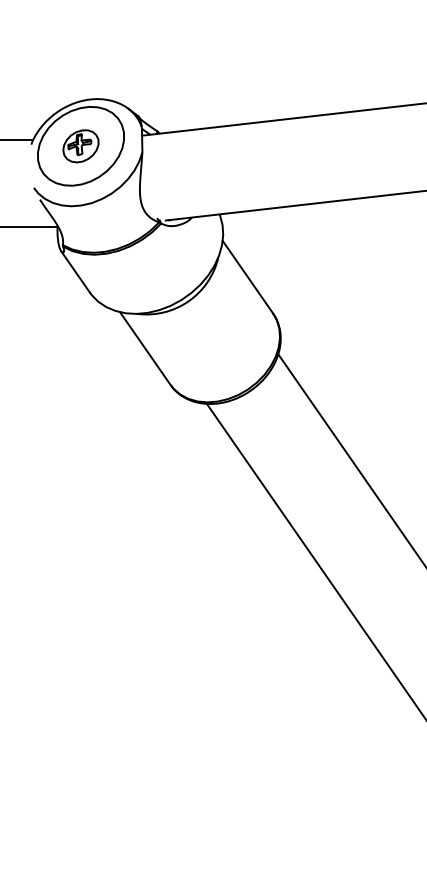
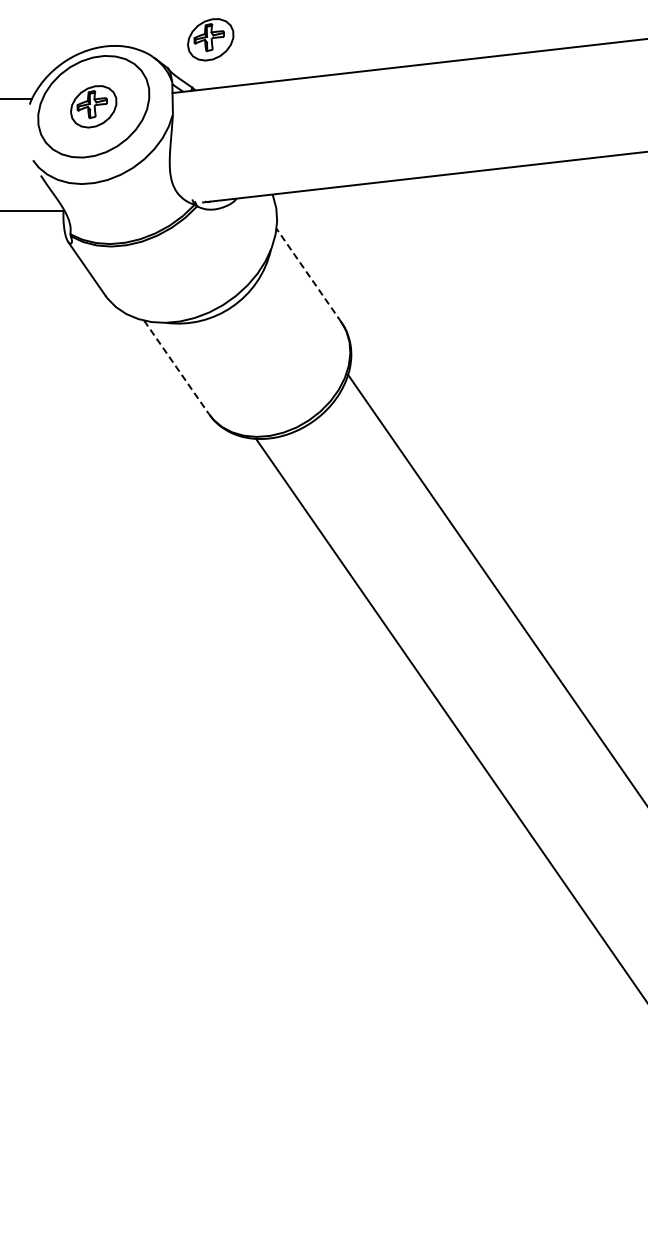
part: (171, 94) -> (210, 39), added
line: (248, 277) -> (309, 275), solid -> dashed
line: (145, 348) -> (176, 367), solid -> dashed

